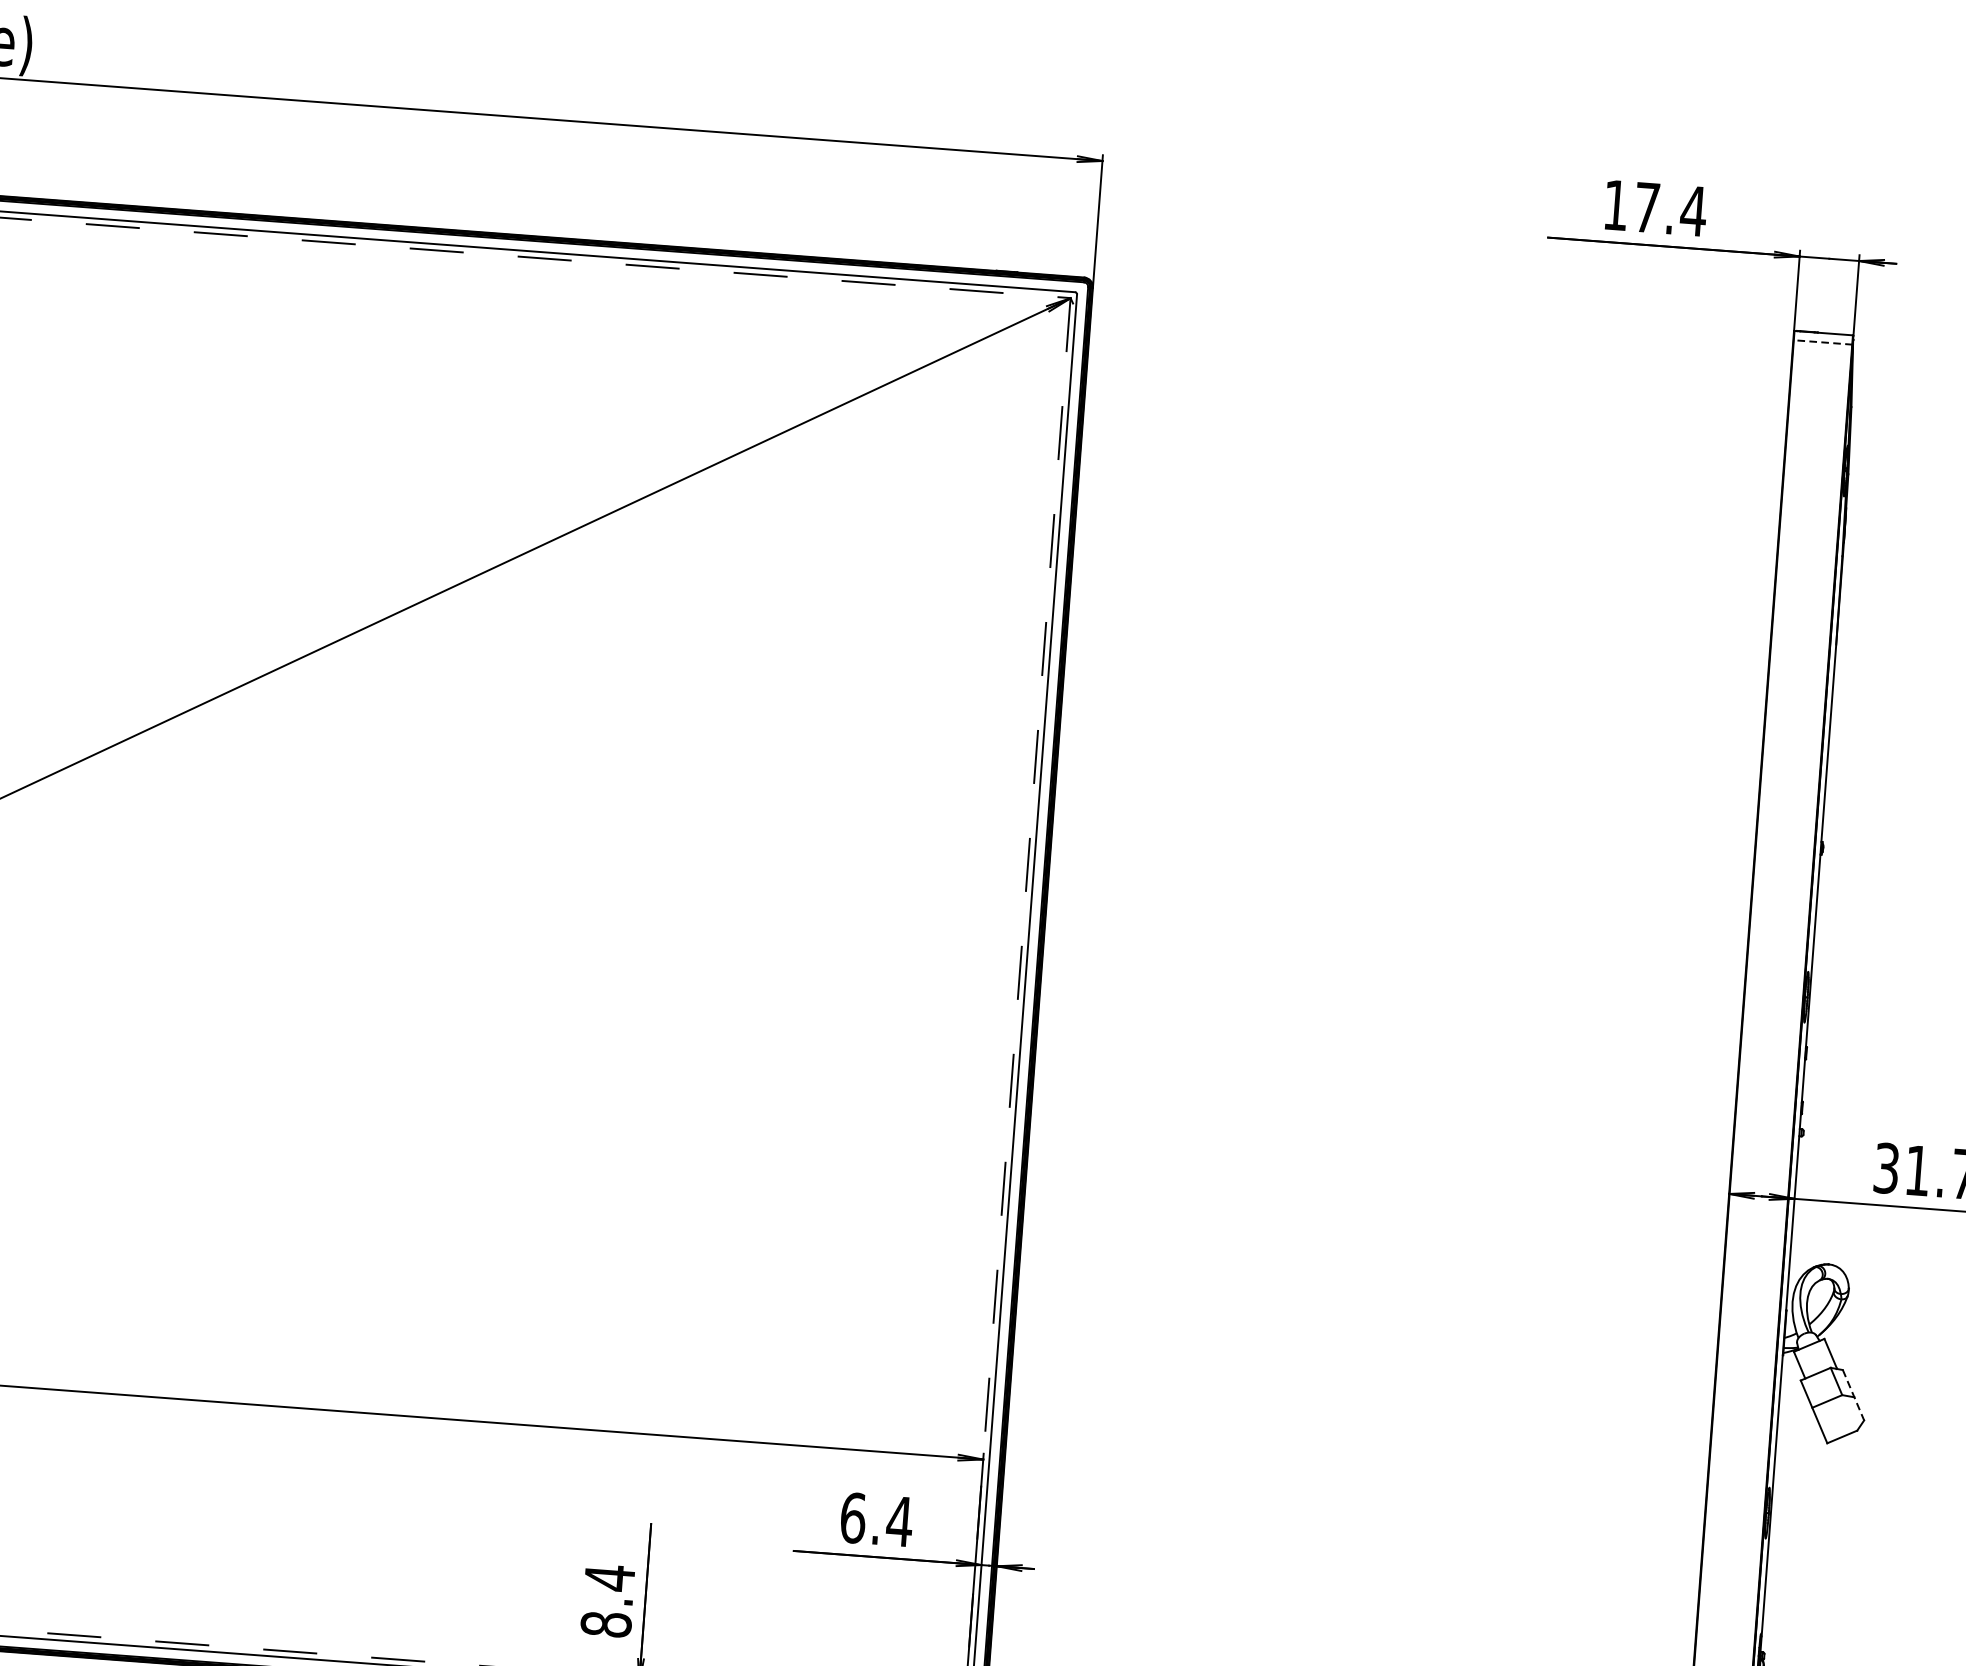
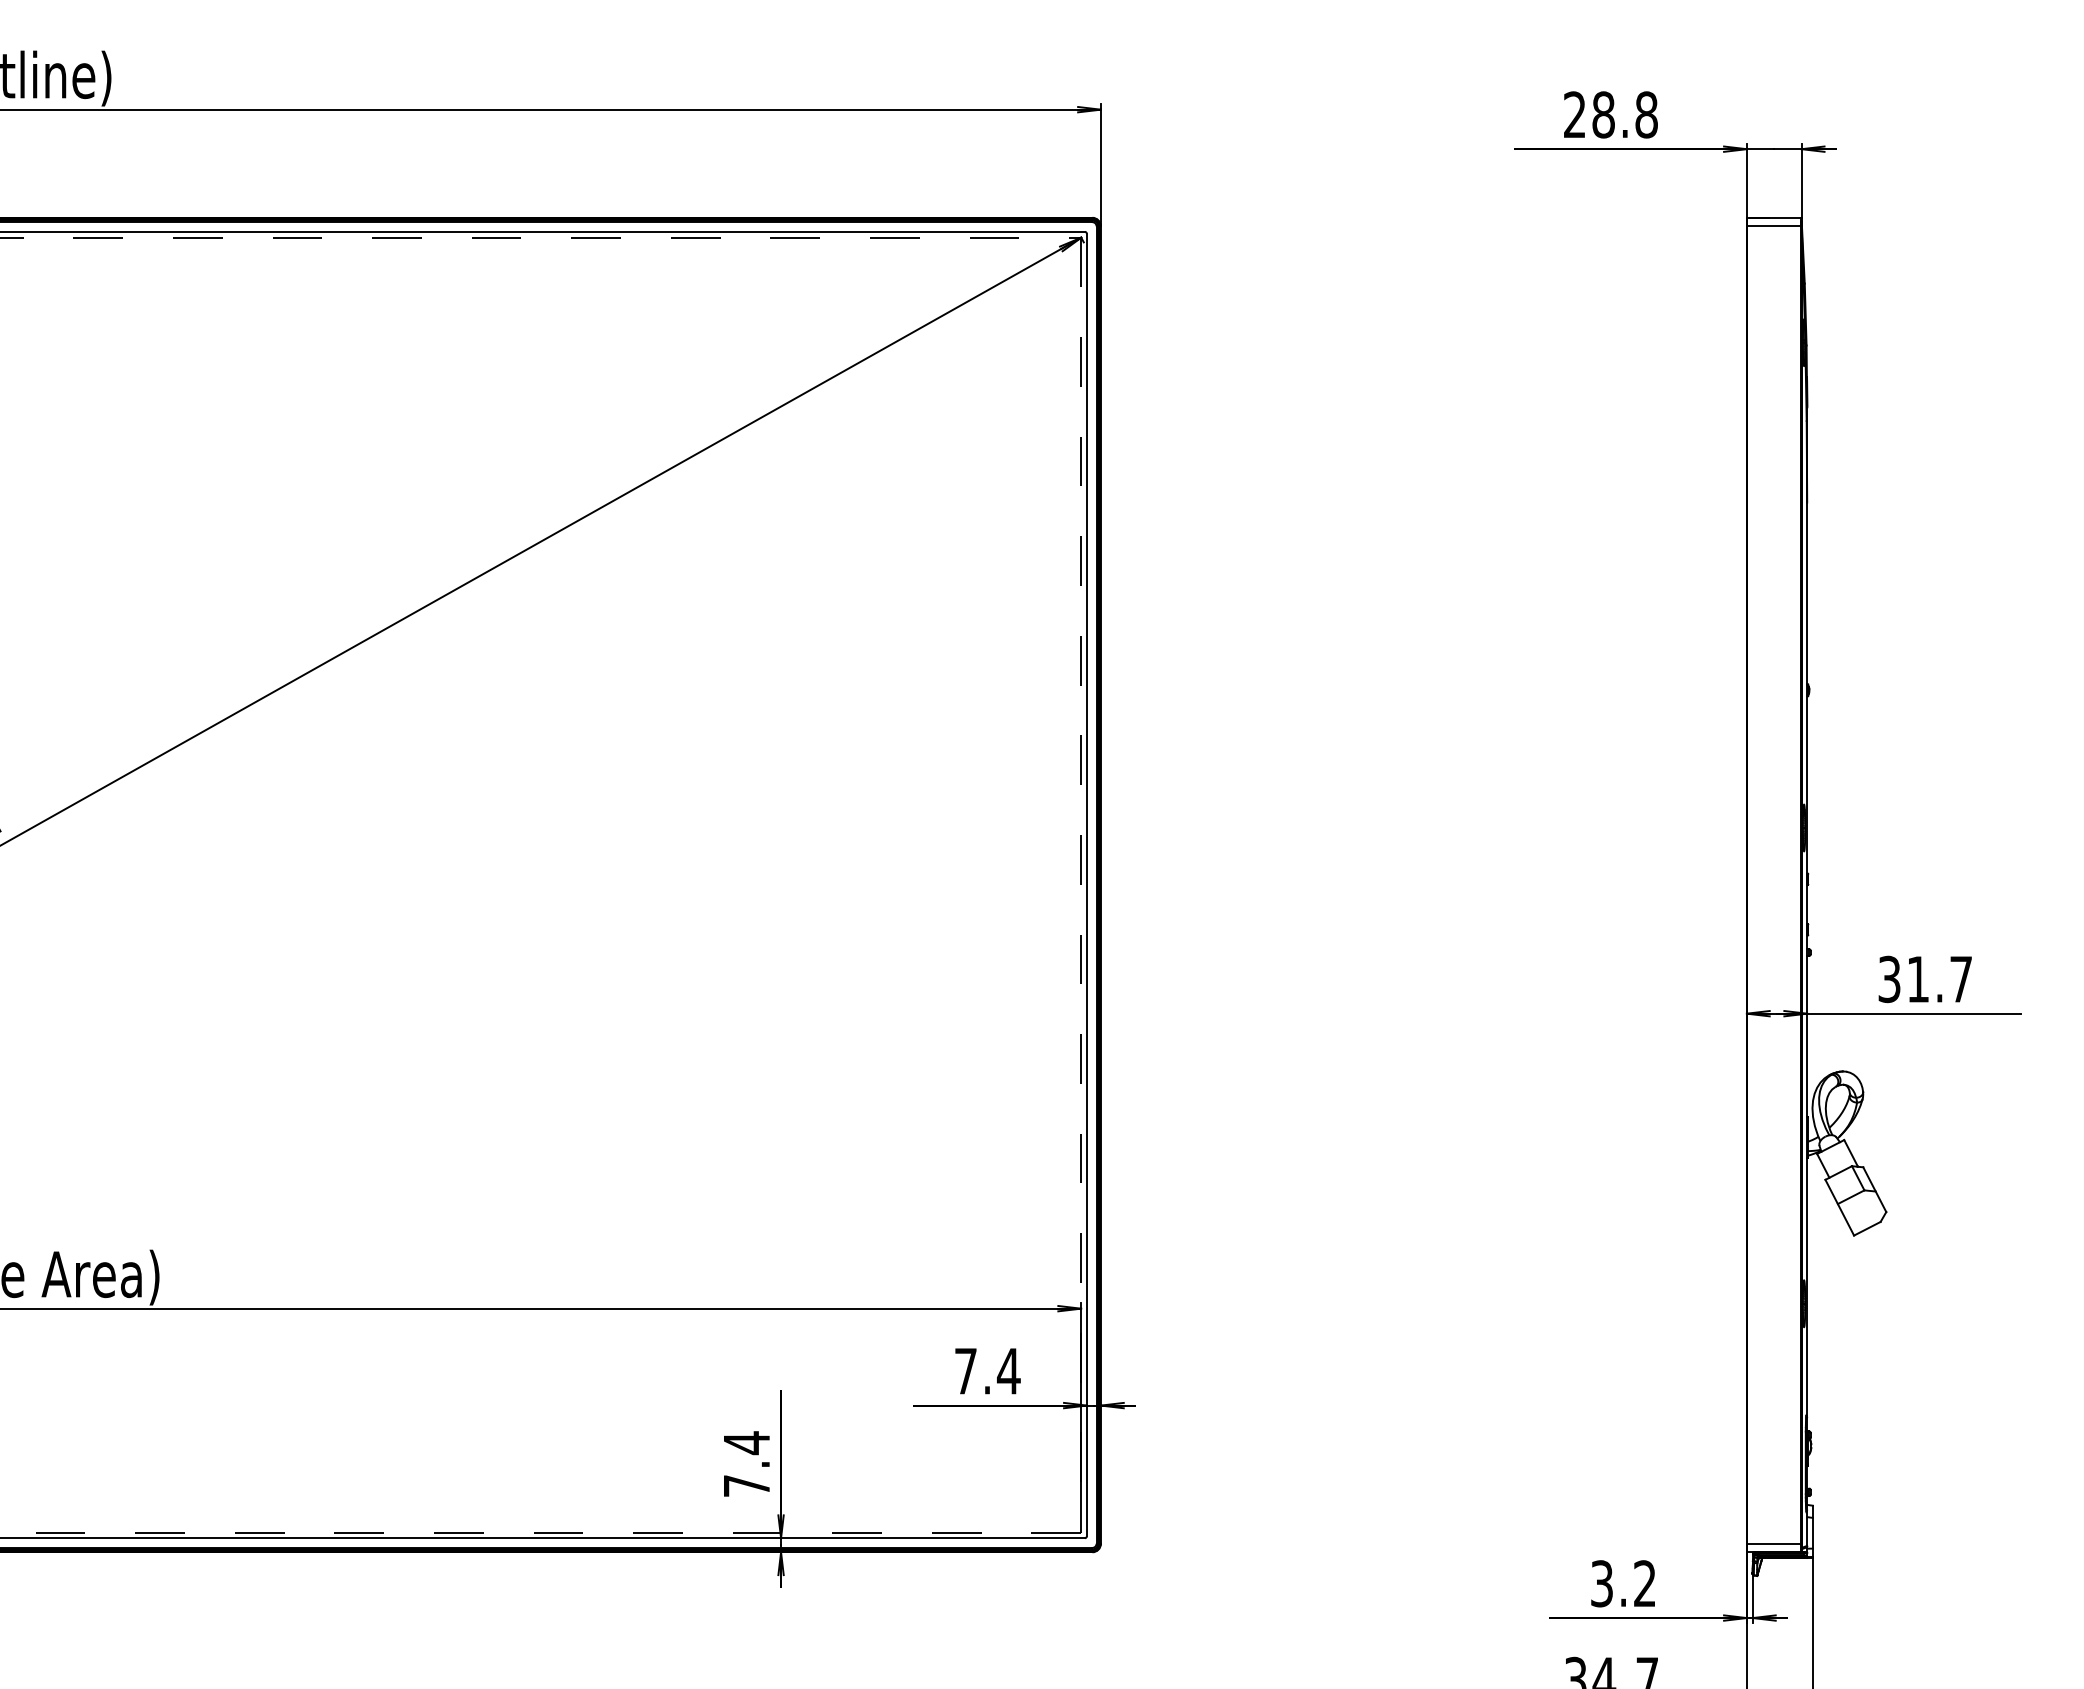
text: (1655, 207) -> (1611, 114), 17.4 -> 28.8
line: (1822, 342) -> (1773, 226), dashed -> solid
line: (1854, 1396) -> (1875, 1190), dashed -> solid
text: (852, 1517) -> (965, 1370), 6.4 -> 7.4
text: (605, 1623) -> (746, 1485), 8.4 -> 7.4

